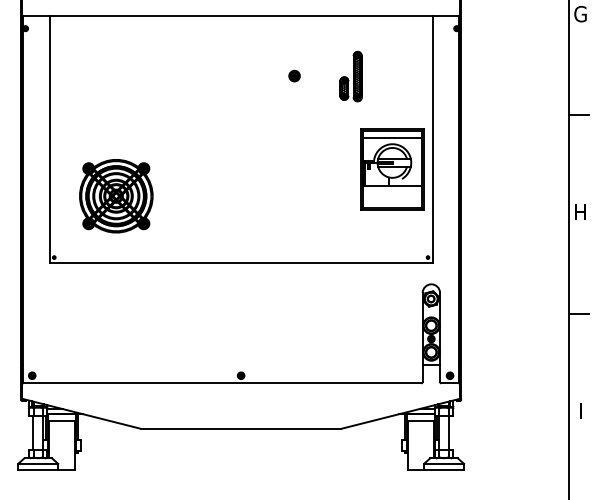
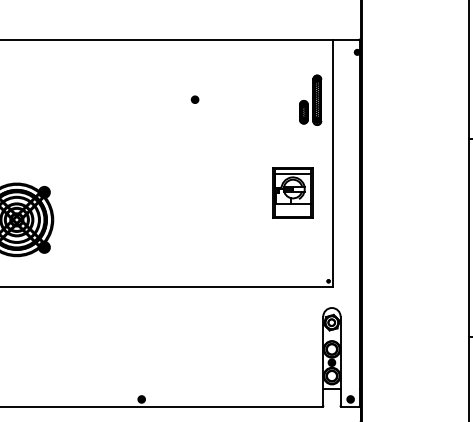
part: (294, 75) -> (195, 99), size x0.62
part: (350, 76) -> (310, 100), moved
part: (392, 169) -> (293, 193), size x0.62

